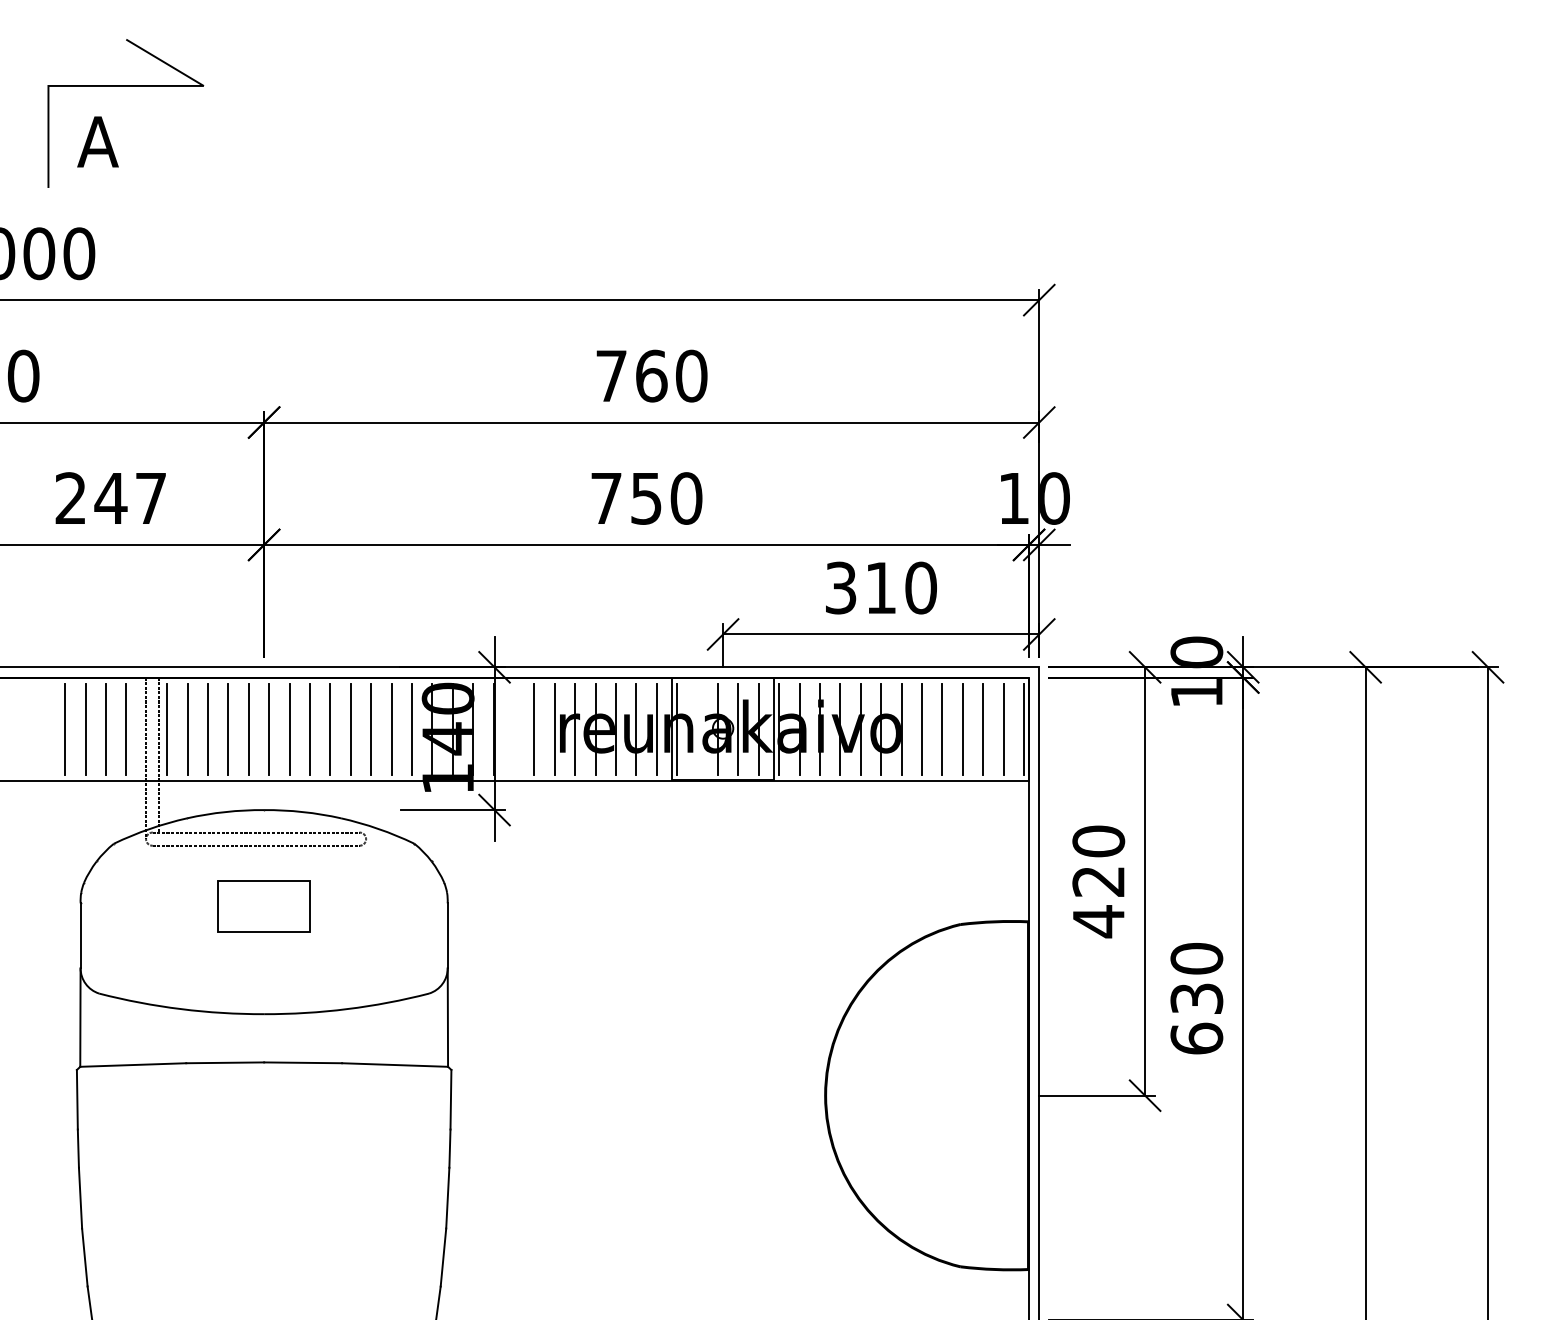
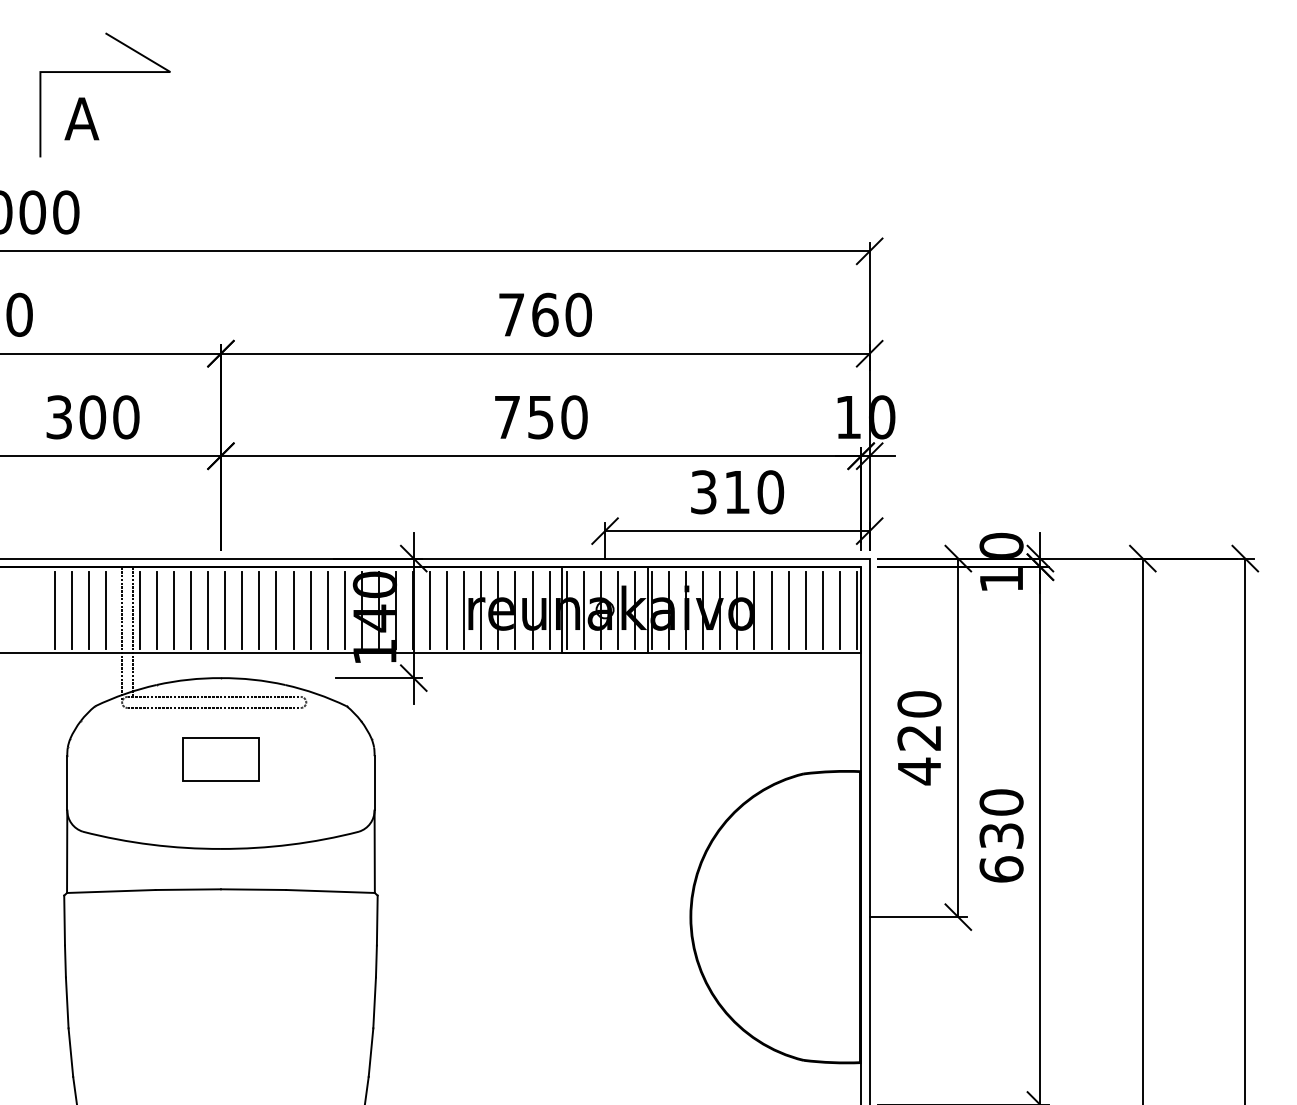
text: (110, 498) -> (92, 417), 247 -> 300
line: (514, 729) -> (430, 610), added
line: (697, 729) -> (583, 610), added

